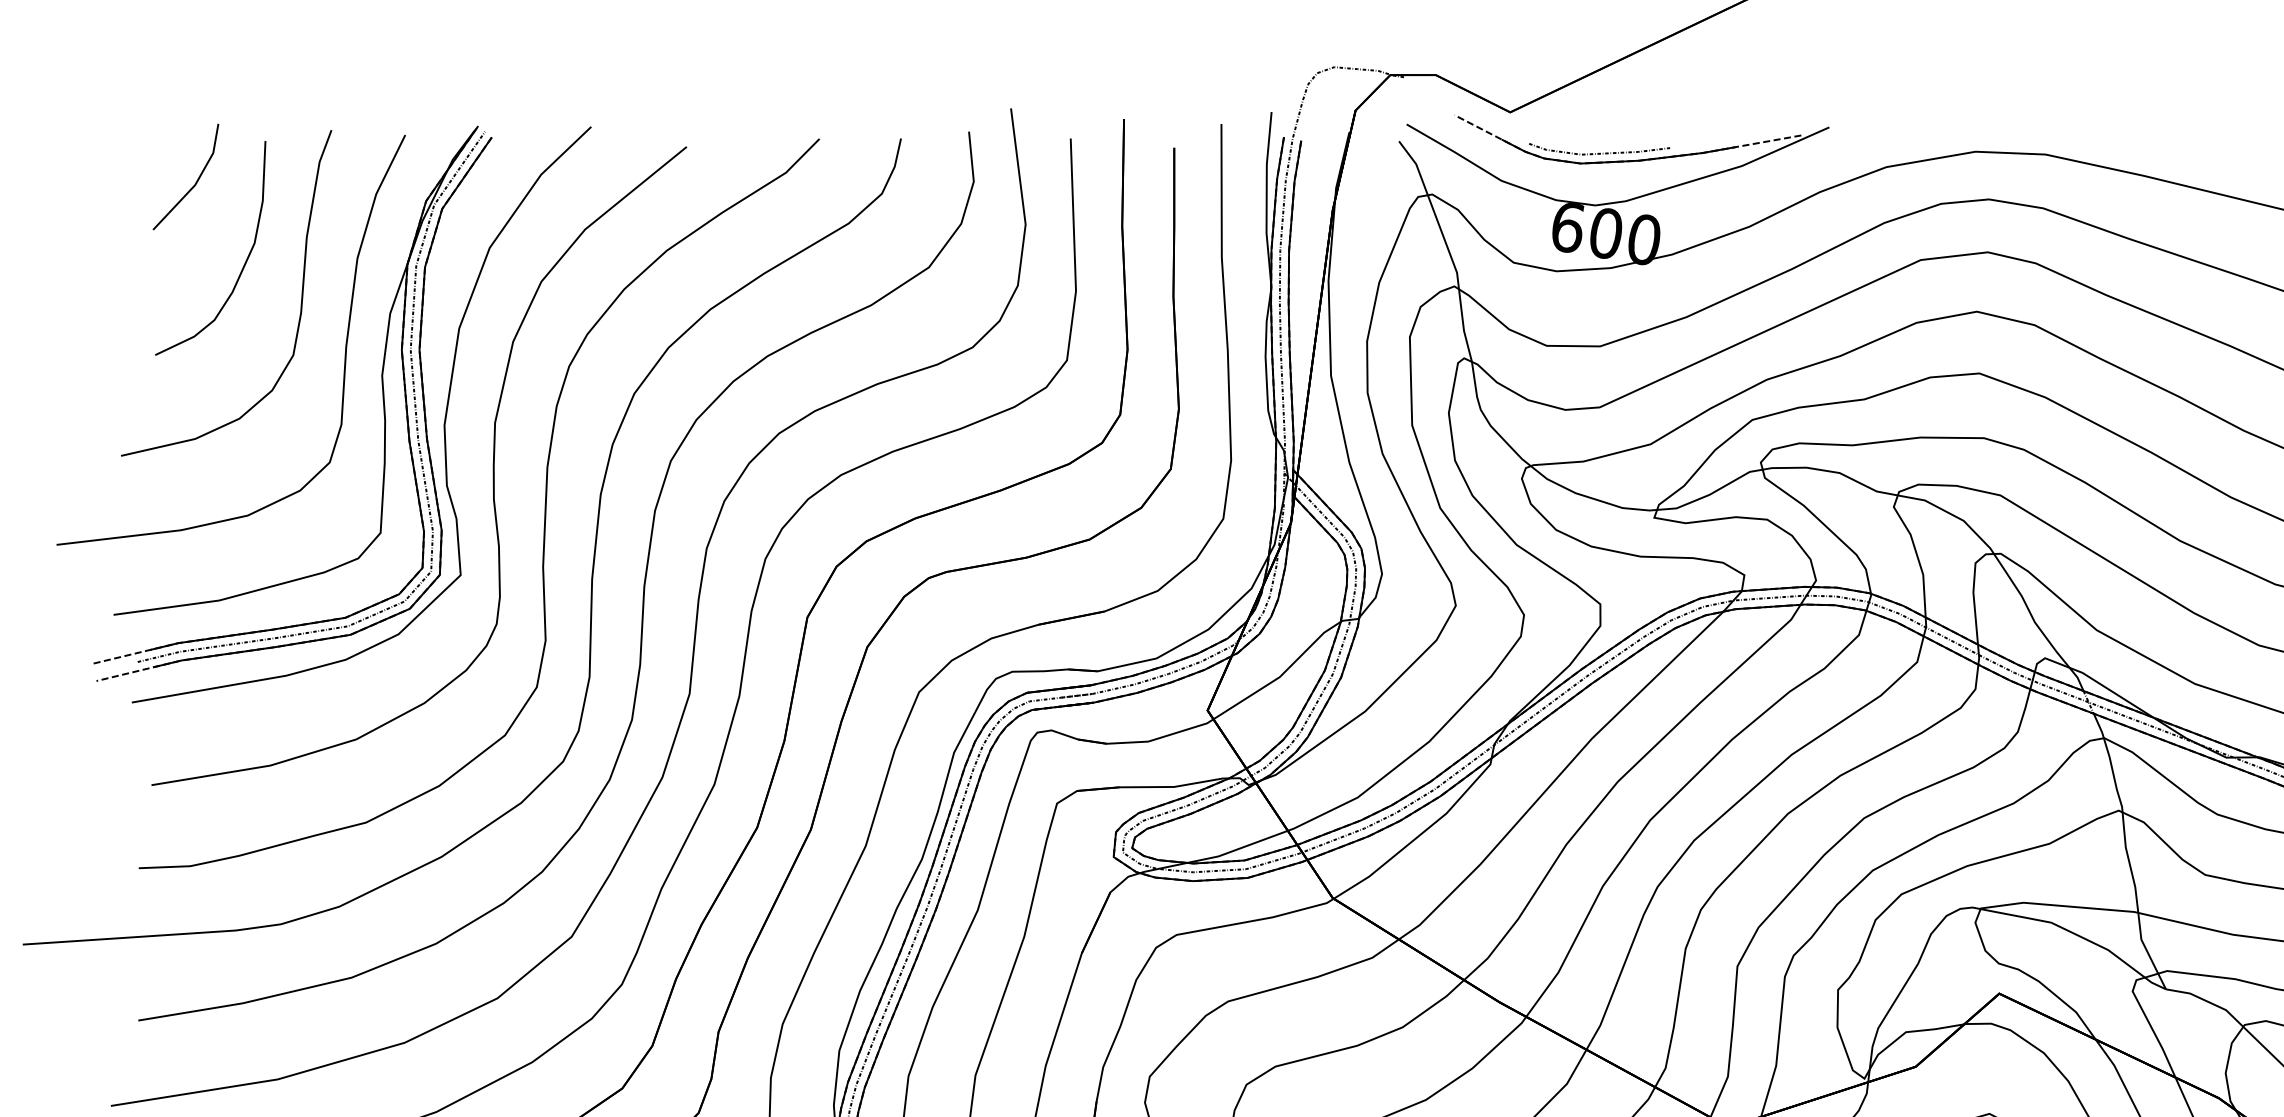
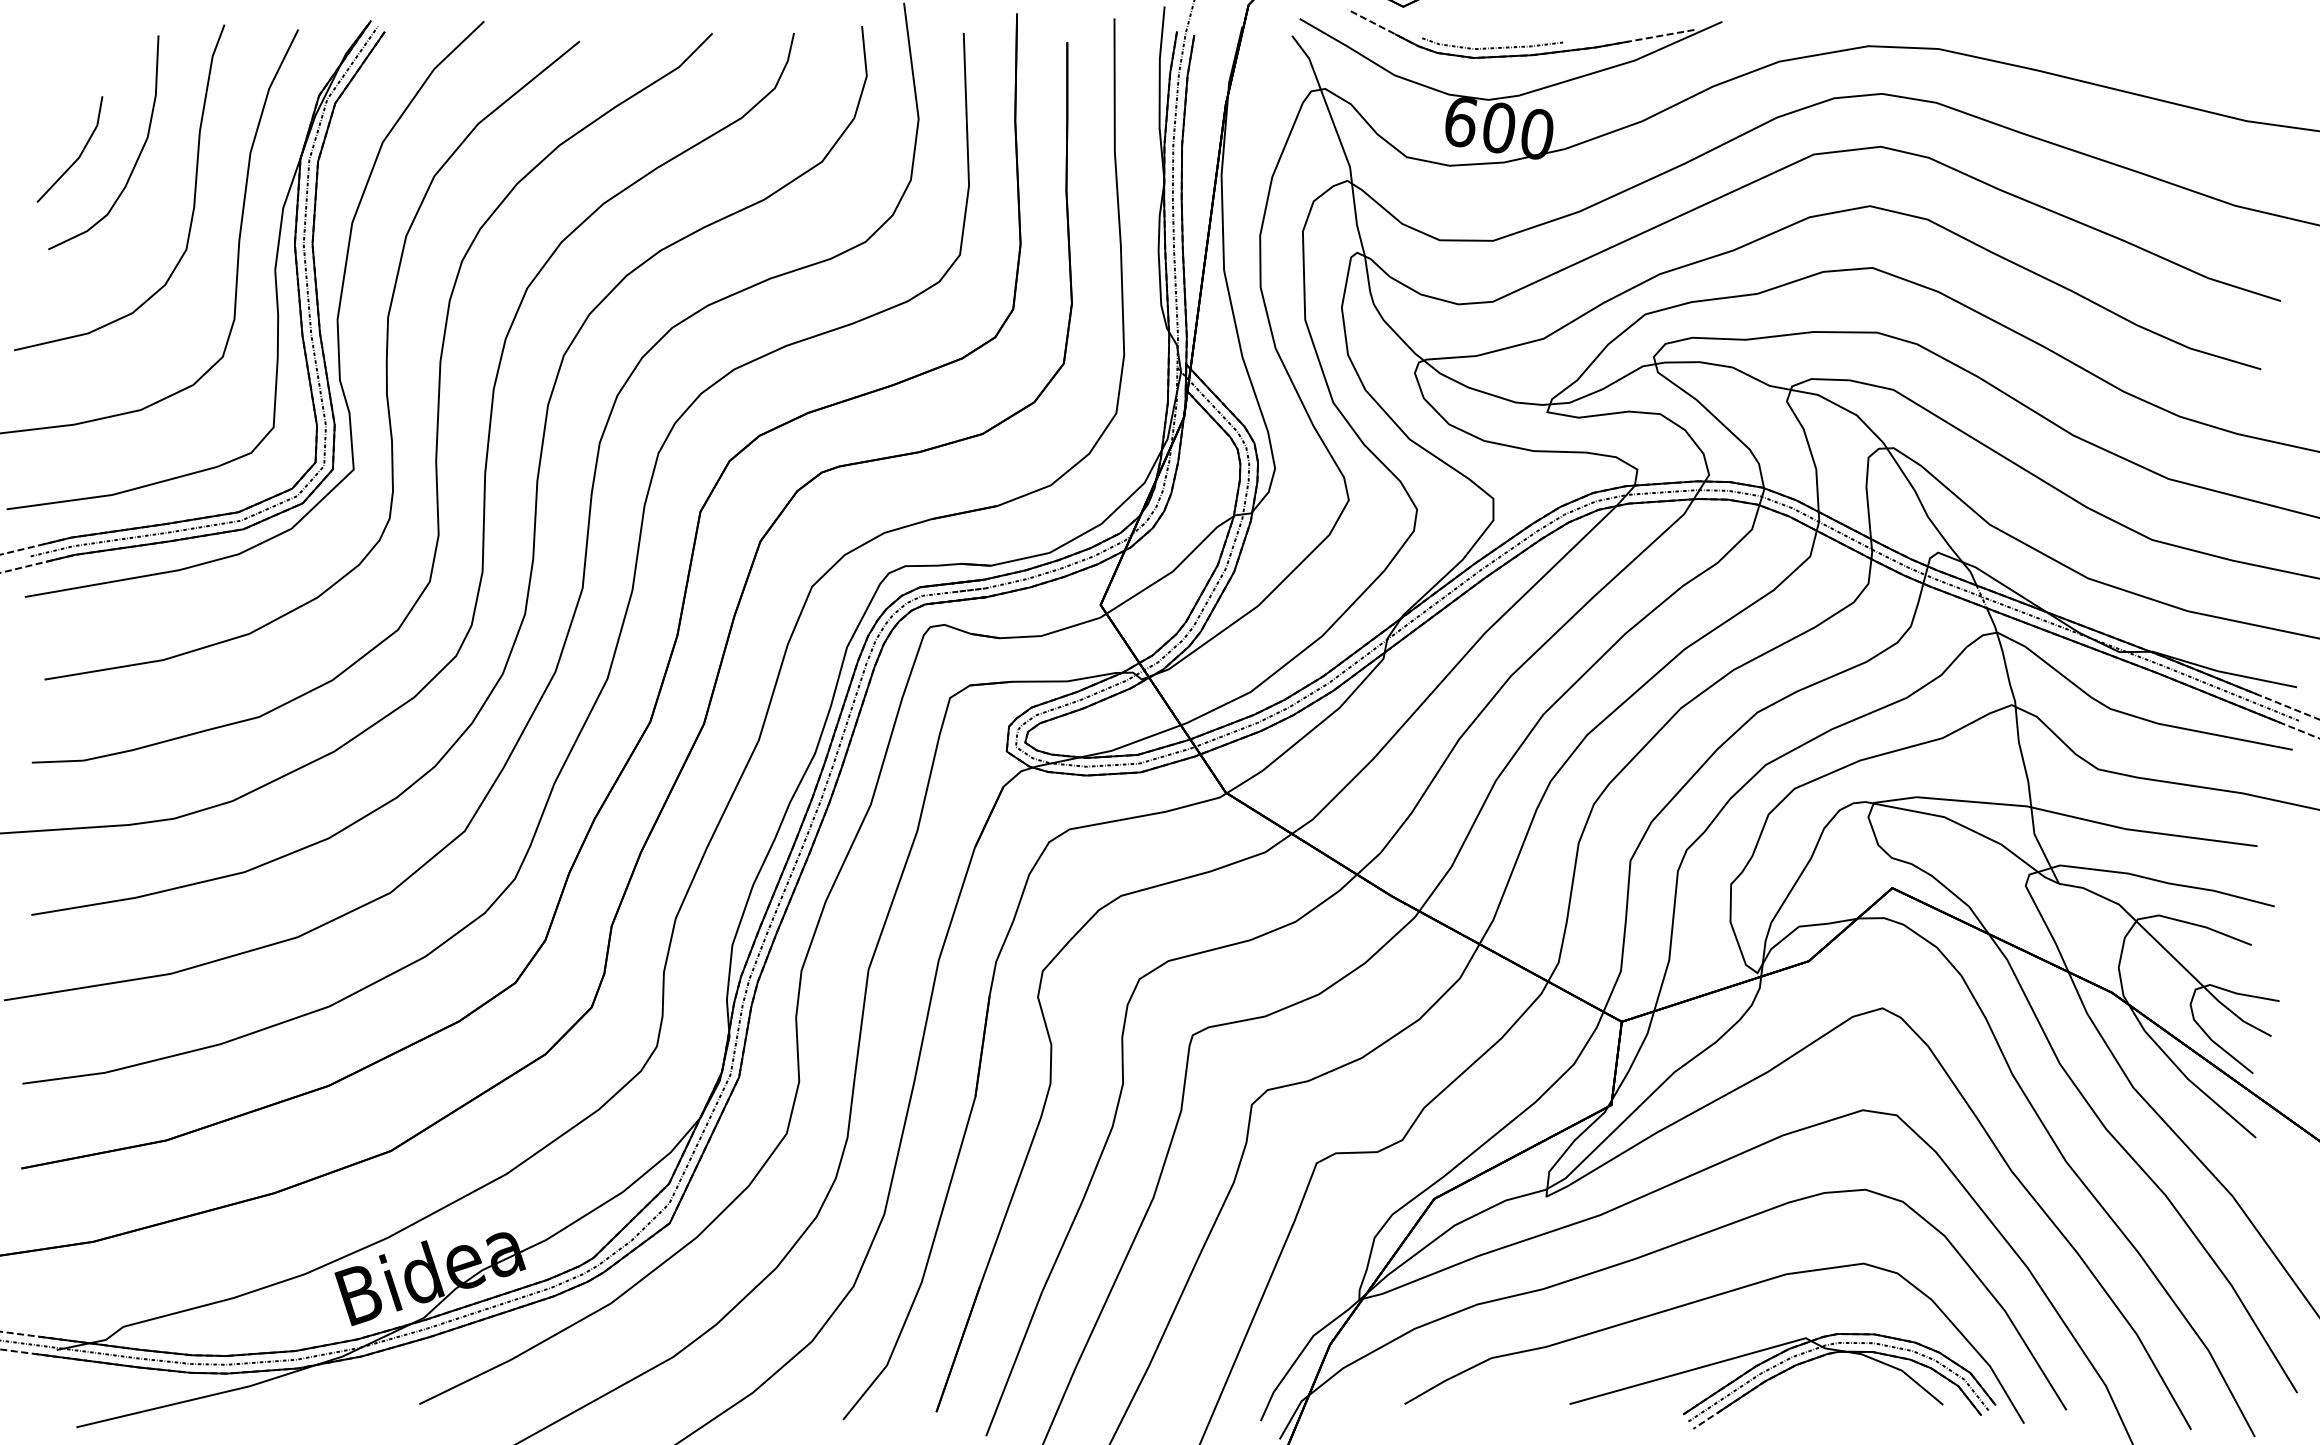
part: (195, 182) -> (79, 154), moved

